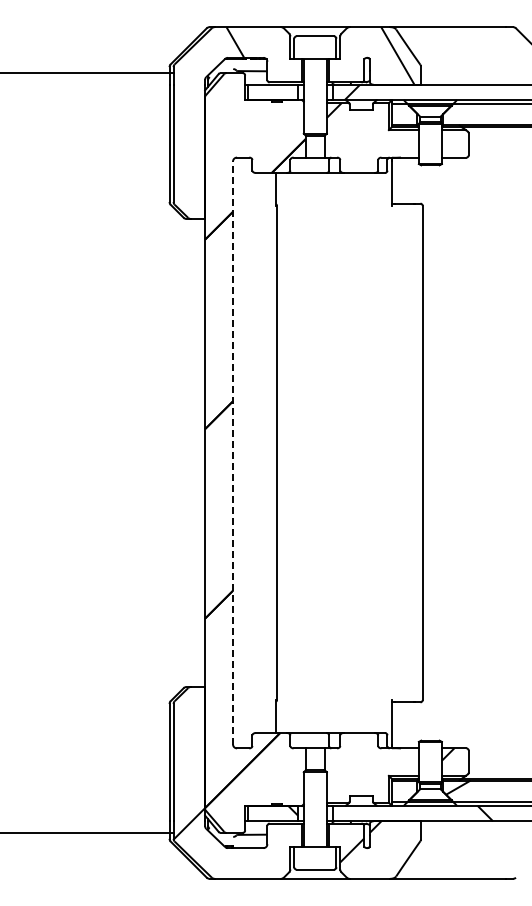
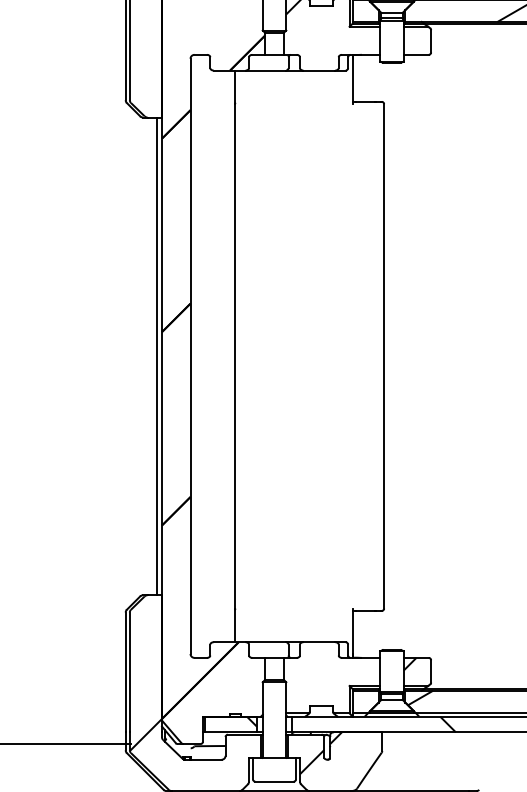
line: (200, 452) -> (157, 355), added
line: (233, 452) -> (190, 355), dashed -> solid

